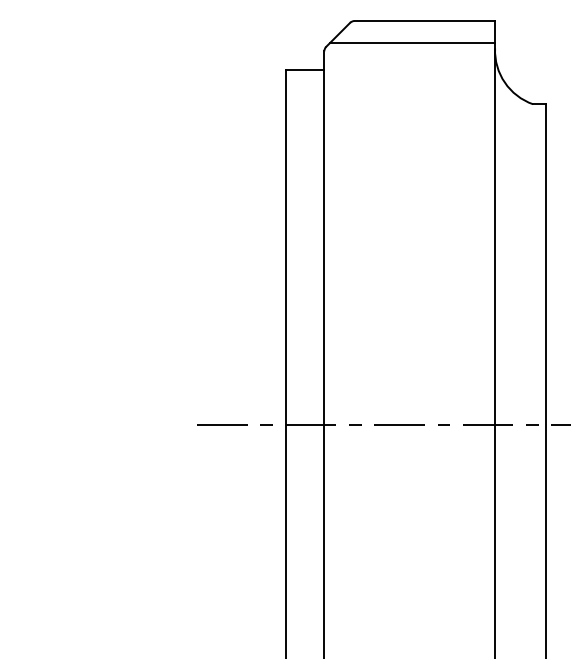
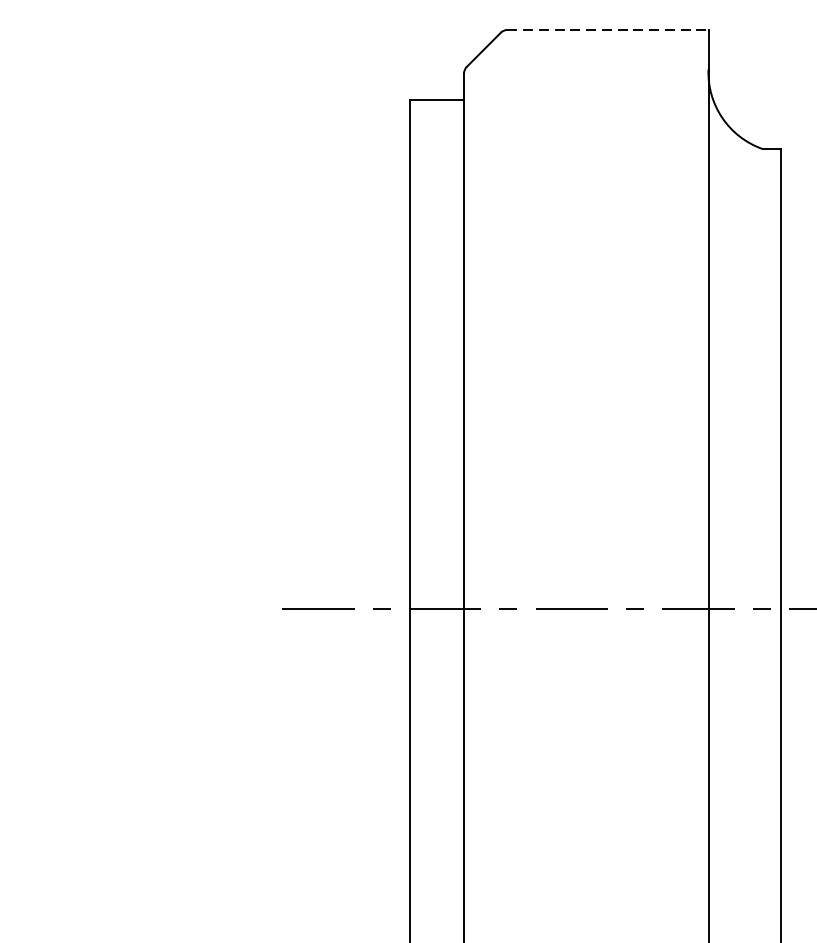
line: (425, 21) -> (608, 30), solid -> dashed
line: (412, 43) -> (590, 62), removed

